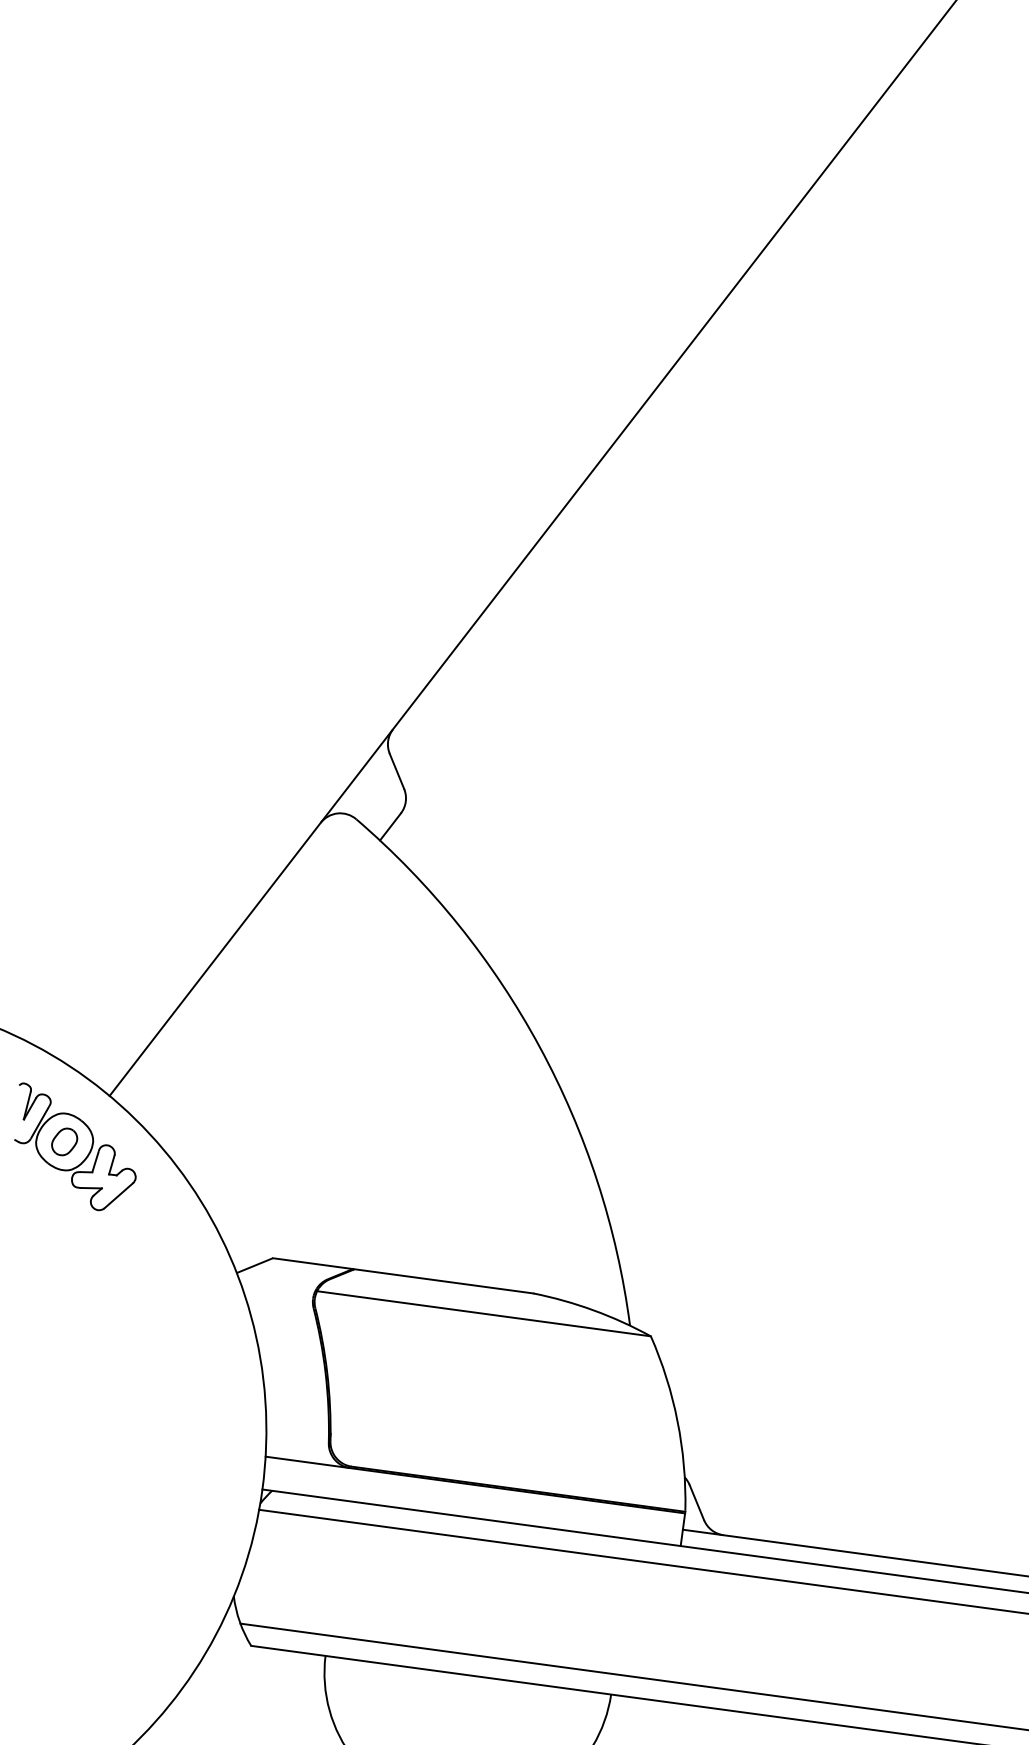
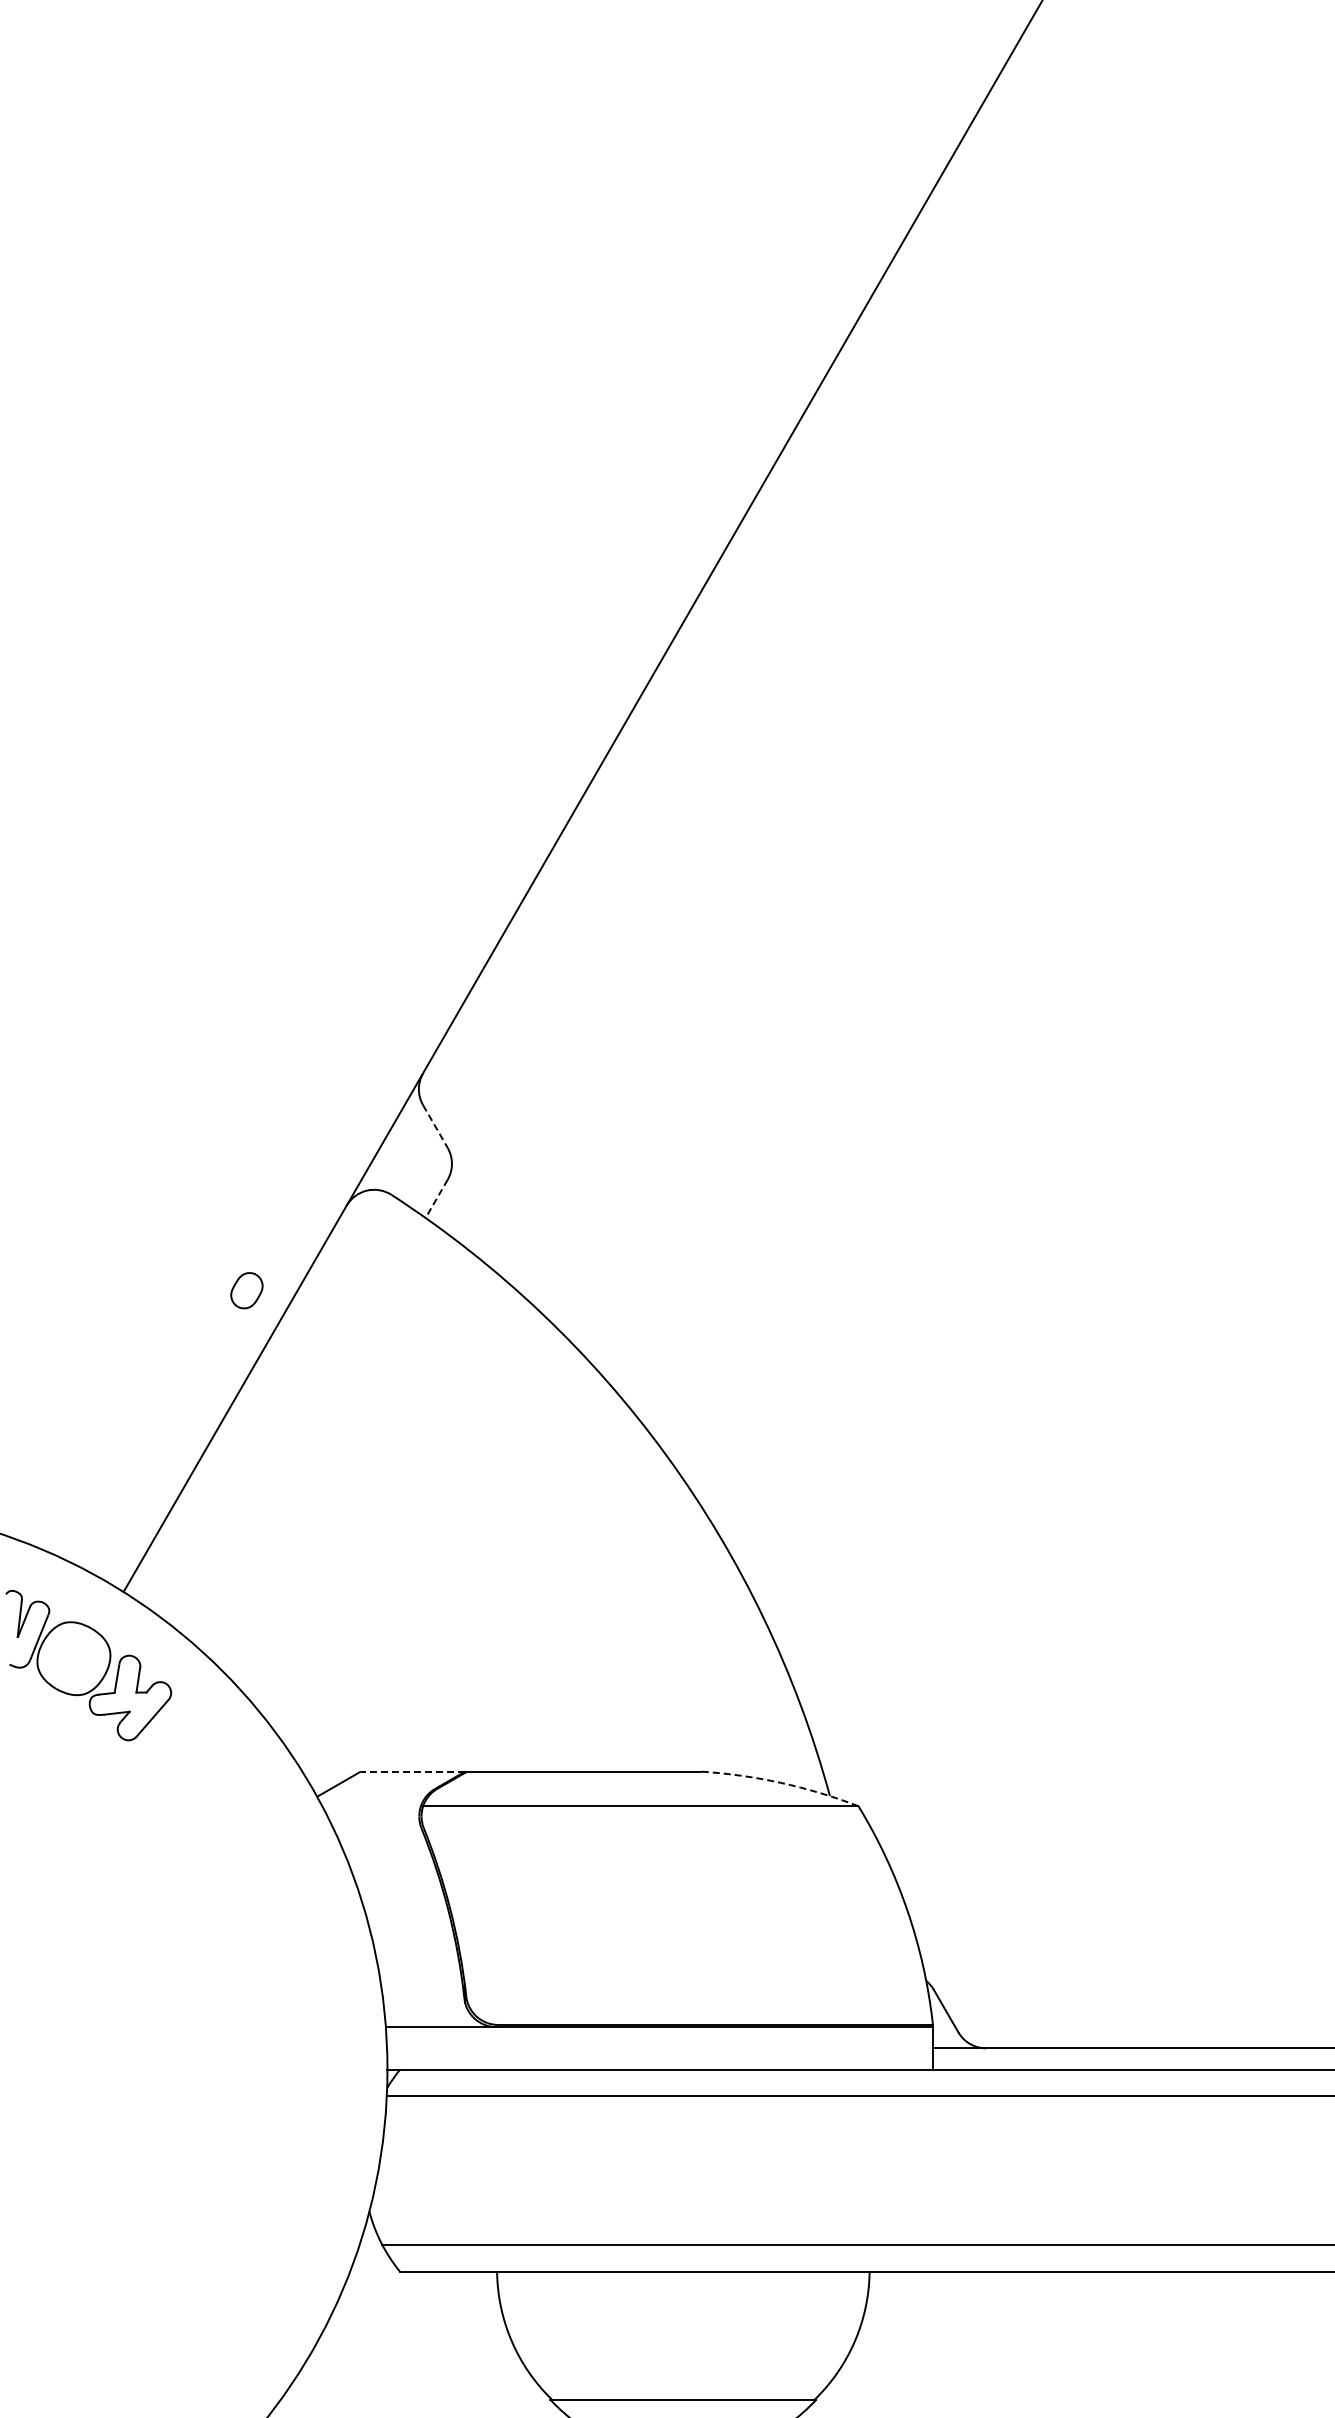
line: (397, 771) -> (435, 1126), solid -> dashed
line: (390, 827) -> (436, 1199), solid -> dashed
part: (64, 1141) -> (246, 1290), moved
line: (312, 1263) -> (412, 1771), solid -> dashed
arc: (593, 1310) -> (780, 1782), solid -> dashed

